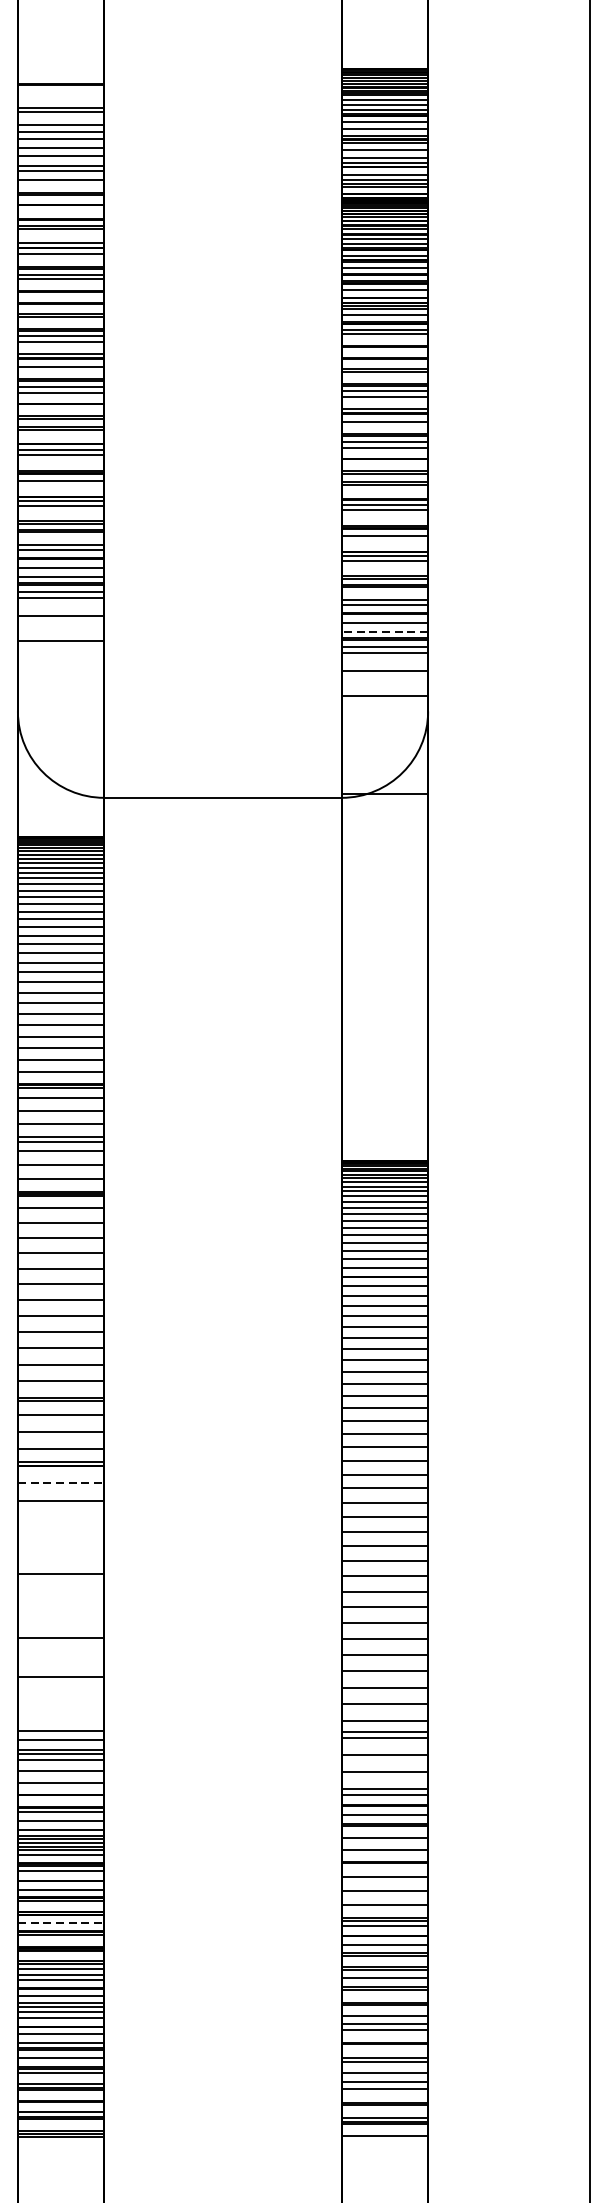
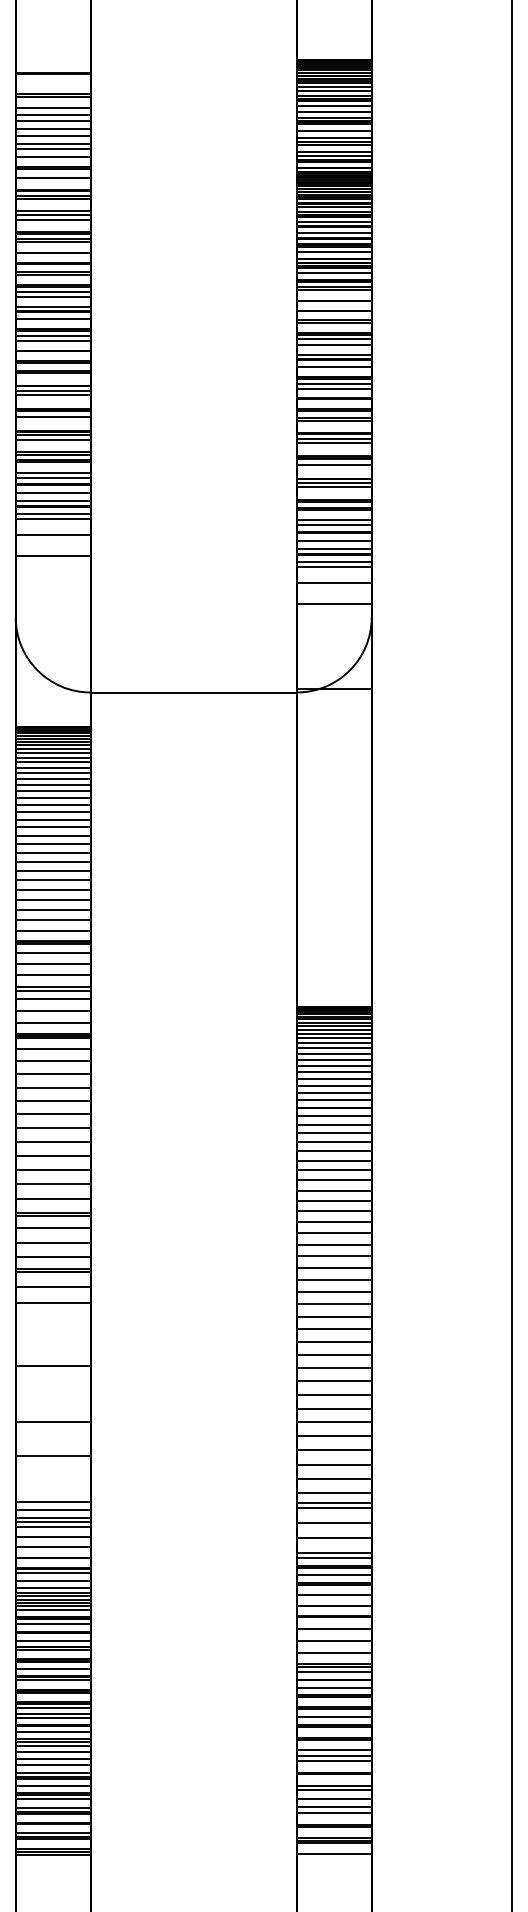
line: (384, 631) -> (333, 548), dashed -> solid
line: (61, 1483) -> (53, 1287), dashed -> solid
line: (61, 1923) -> (53, 1669), dashed -> solid

